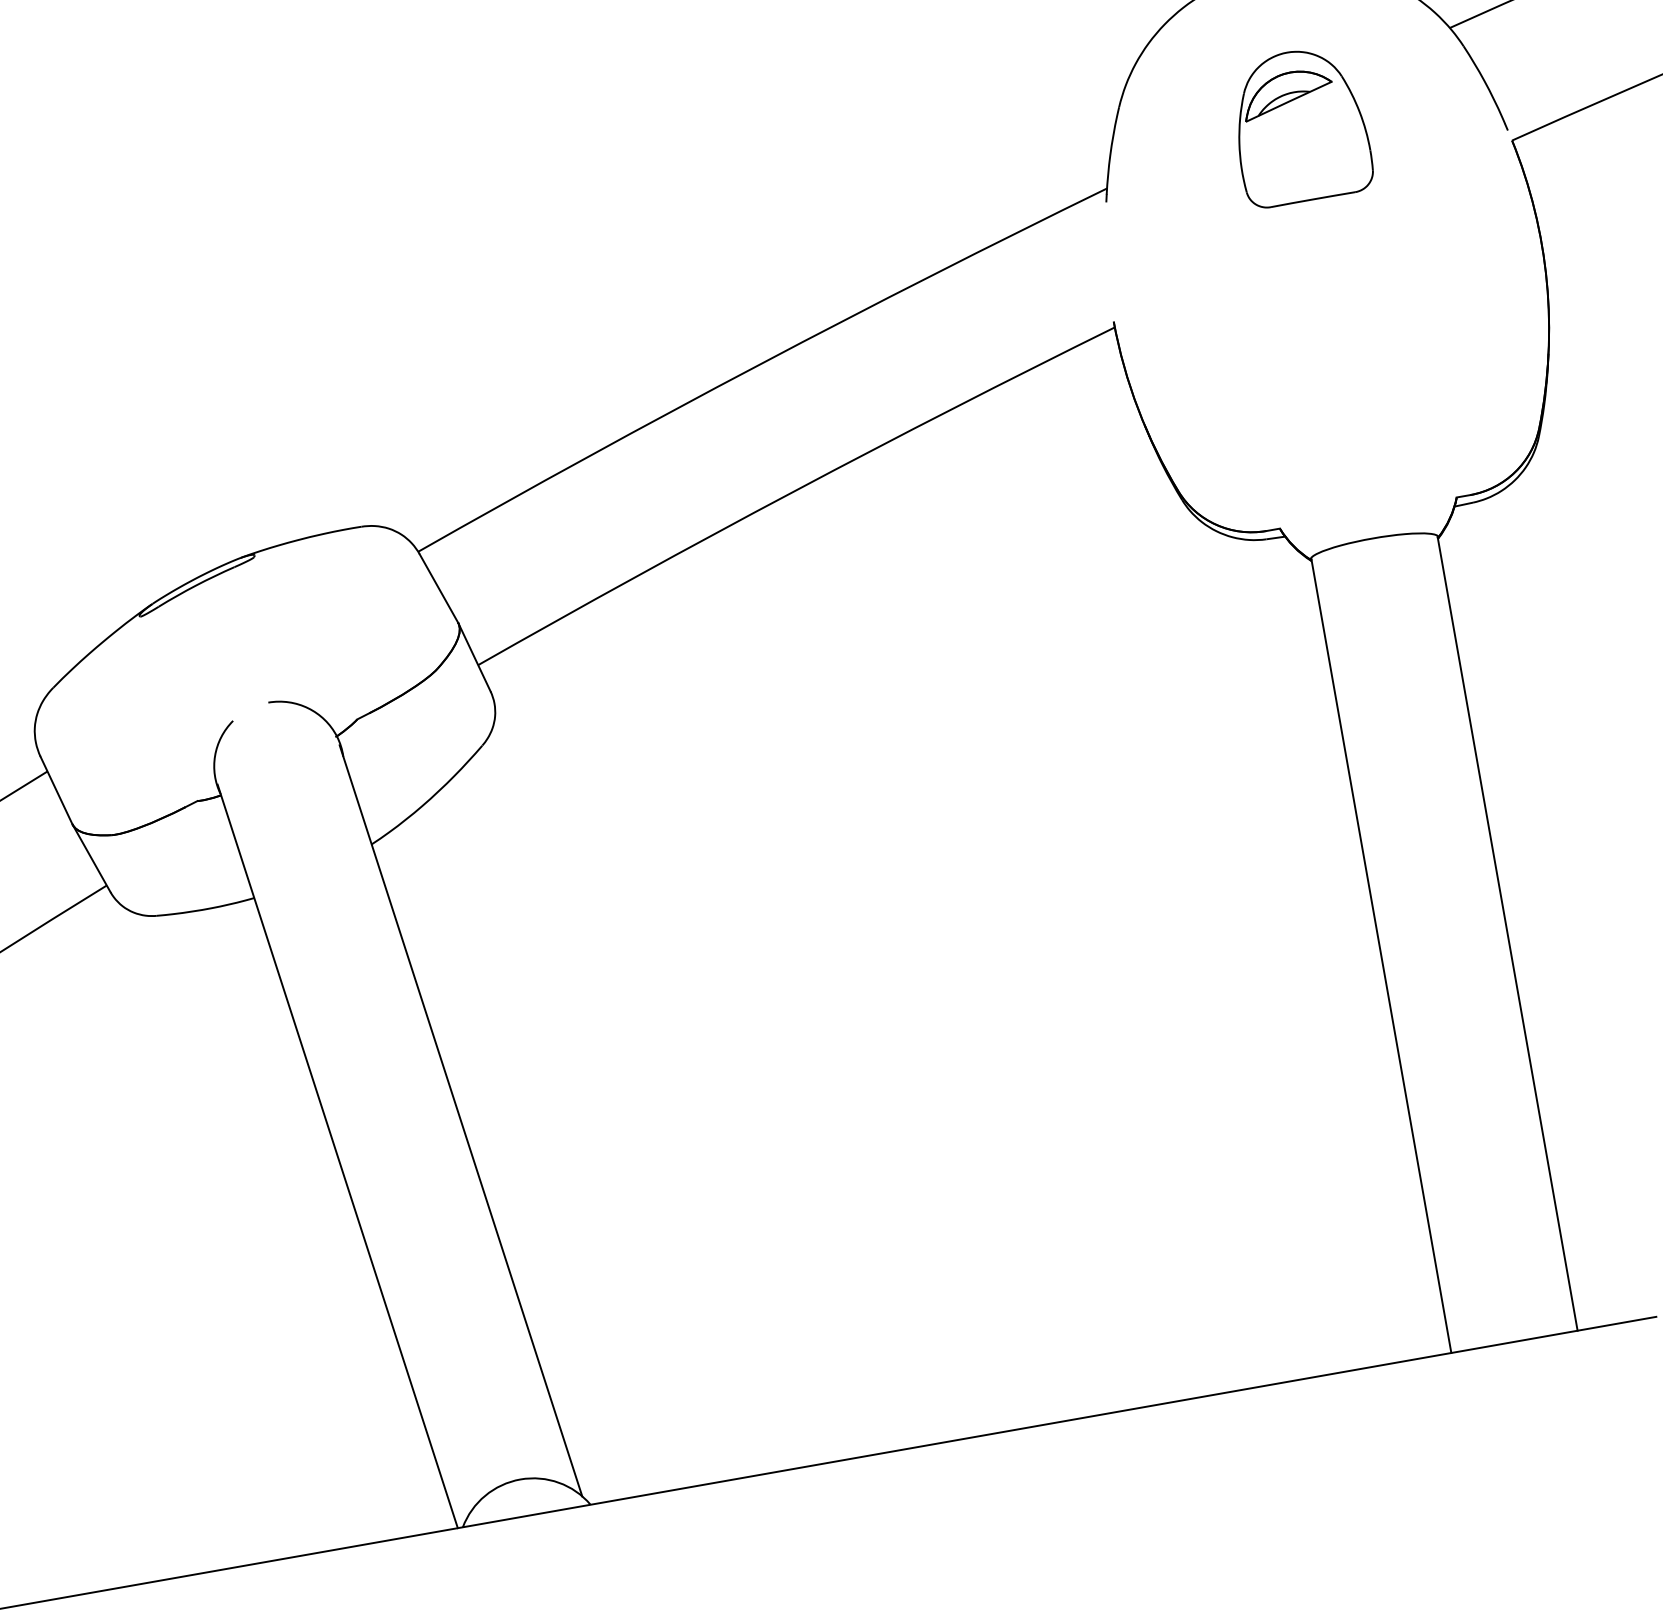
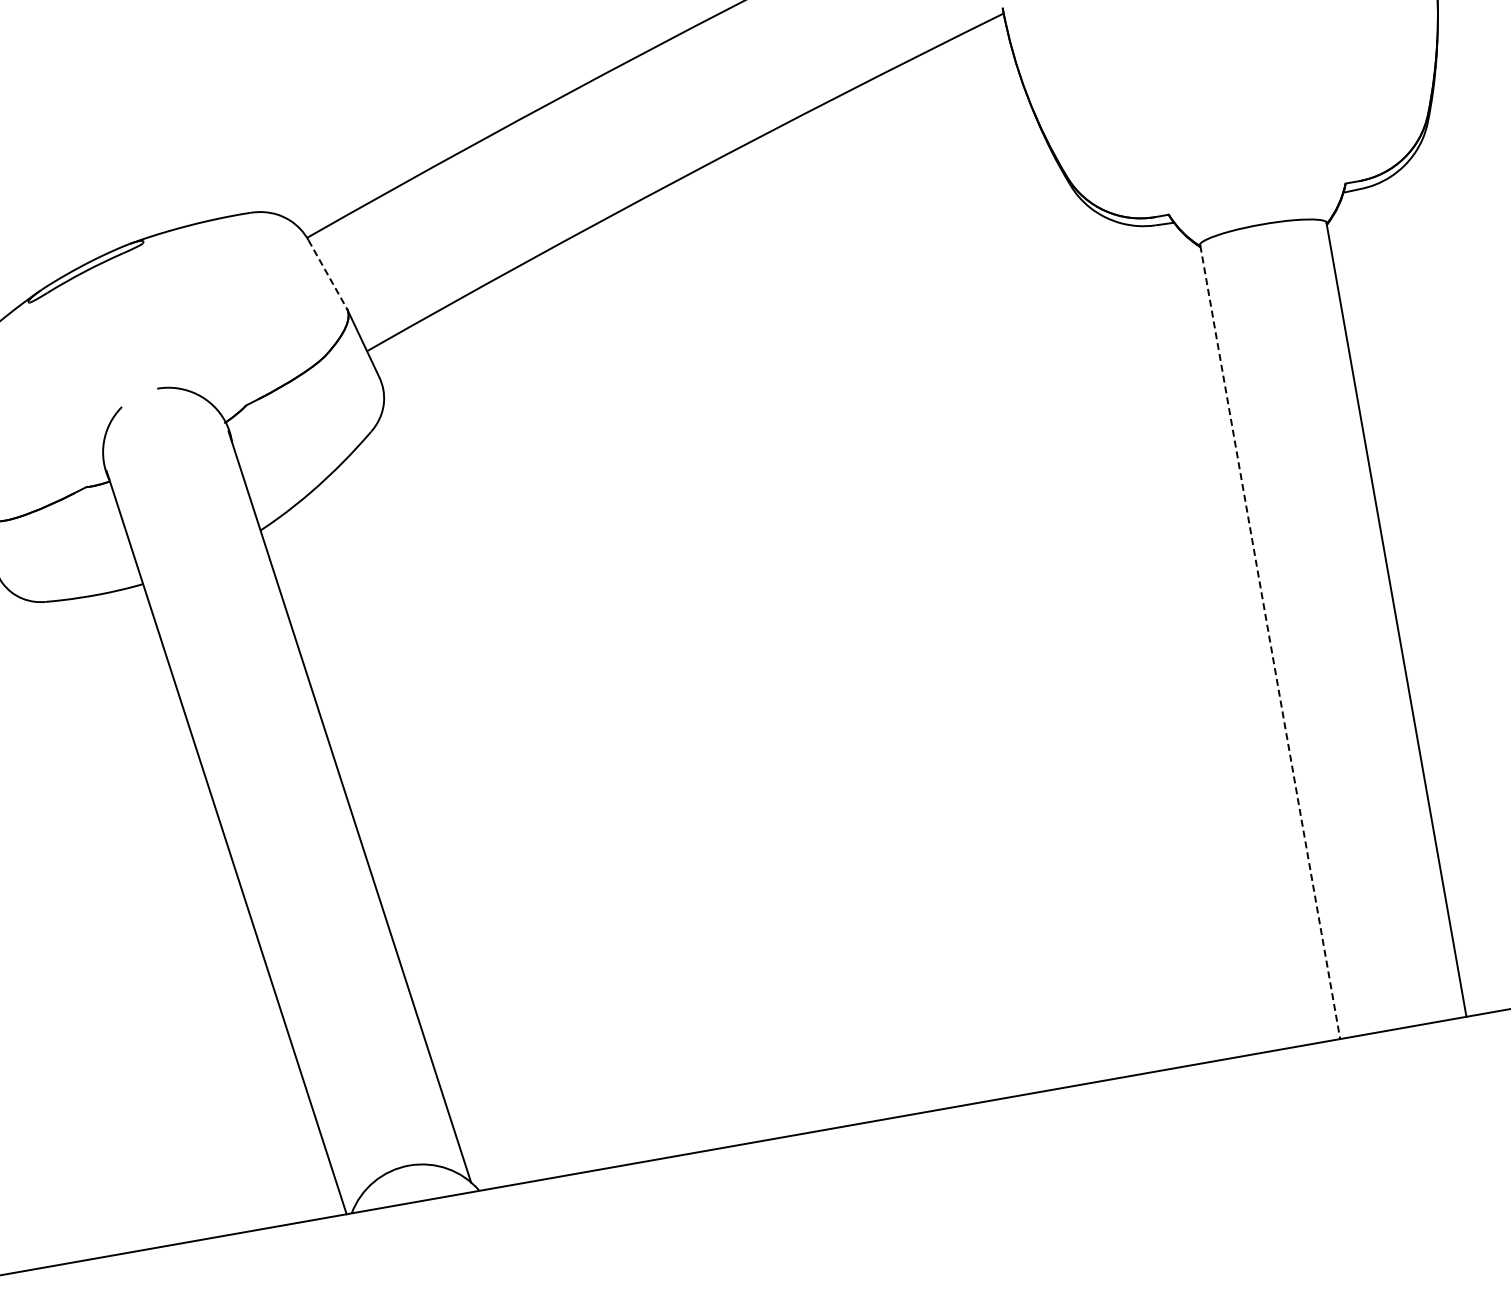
line: (439, 588) -> (328, 274), solid -> dashed
line: (1381, 956) -> (1270, 642), solid -> dashed

